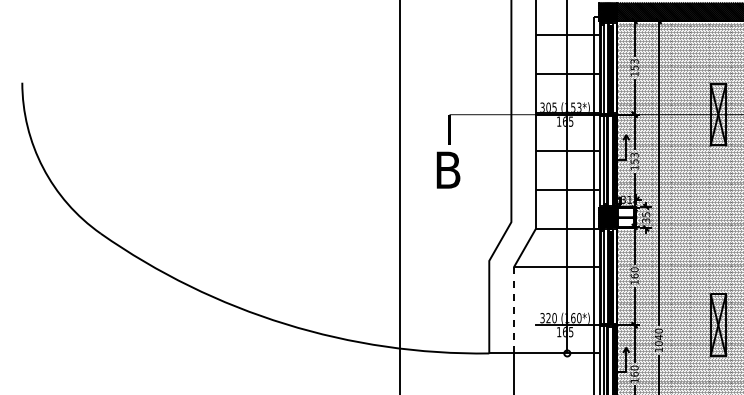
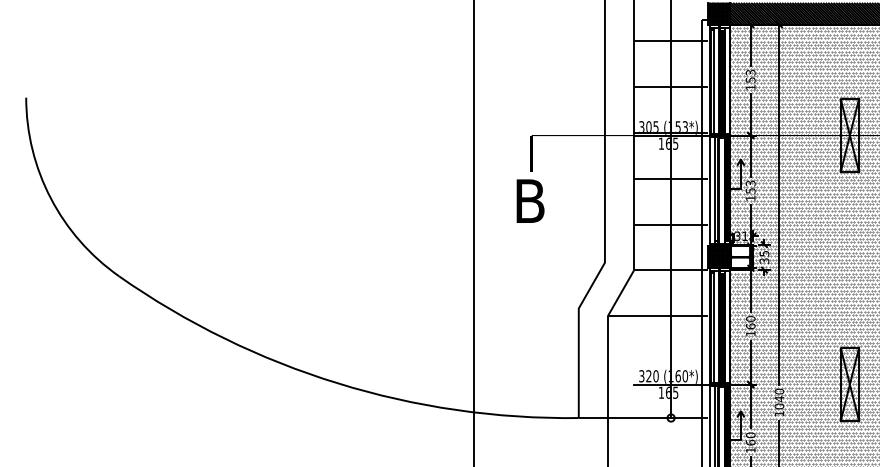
line: (513, 310) -> (607, 367), dashed -> solid

